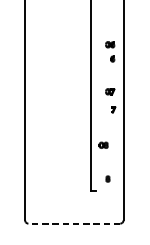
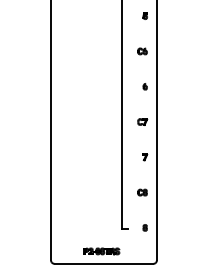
part: (110, 44) -> (142, 51), moved
part: (113, 109) -> (145, 157), moved
part: (103, 145) -> (142, 192), moved
part: (107, 178) -> (144, 227), moved
part: (72, 212) -> (101, 251), added
line: (73, 223) -> (103, 263), dashed -> solid

